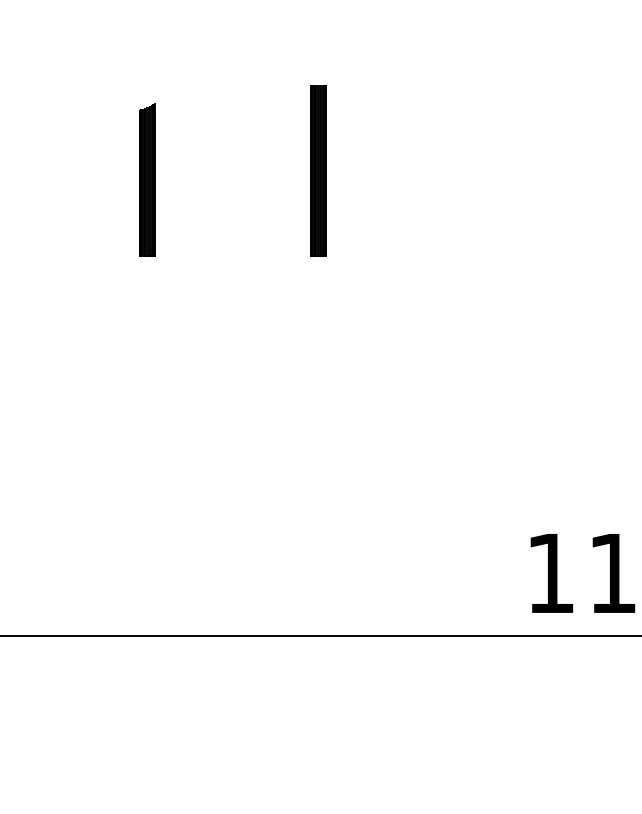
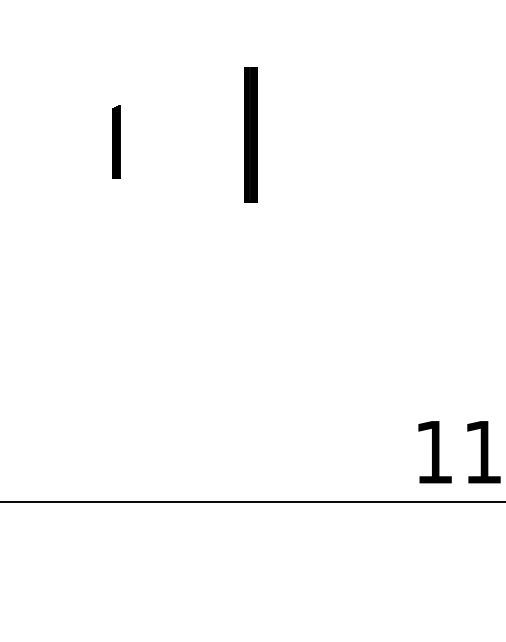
part: (146, 179) -> (115, 141), size x0.6

